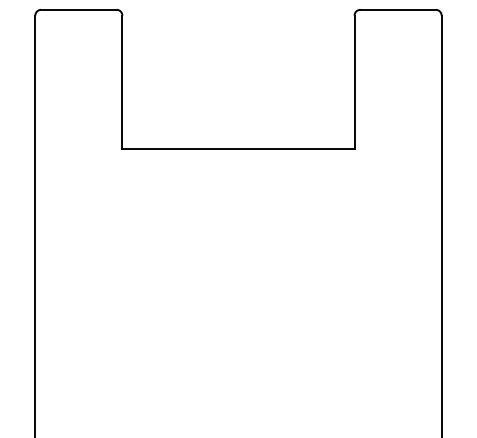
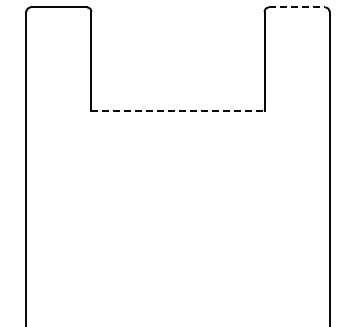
line: (398, 9) -> (297, 7), solid -> dashed
line: (239, 149) -> (178, 111), solid -> dashed

